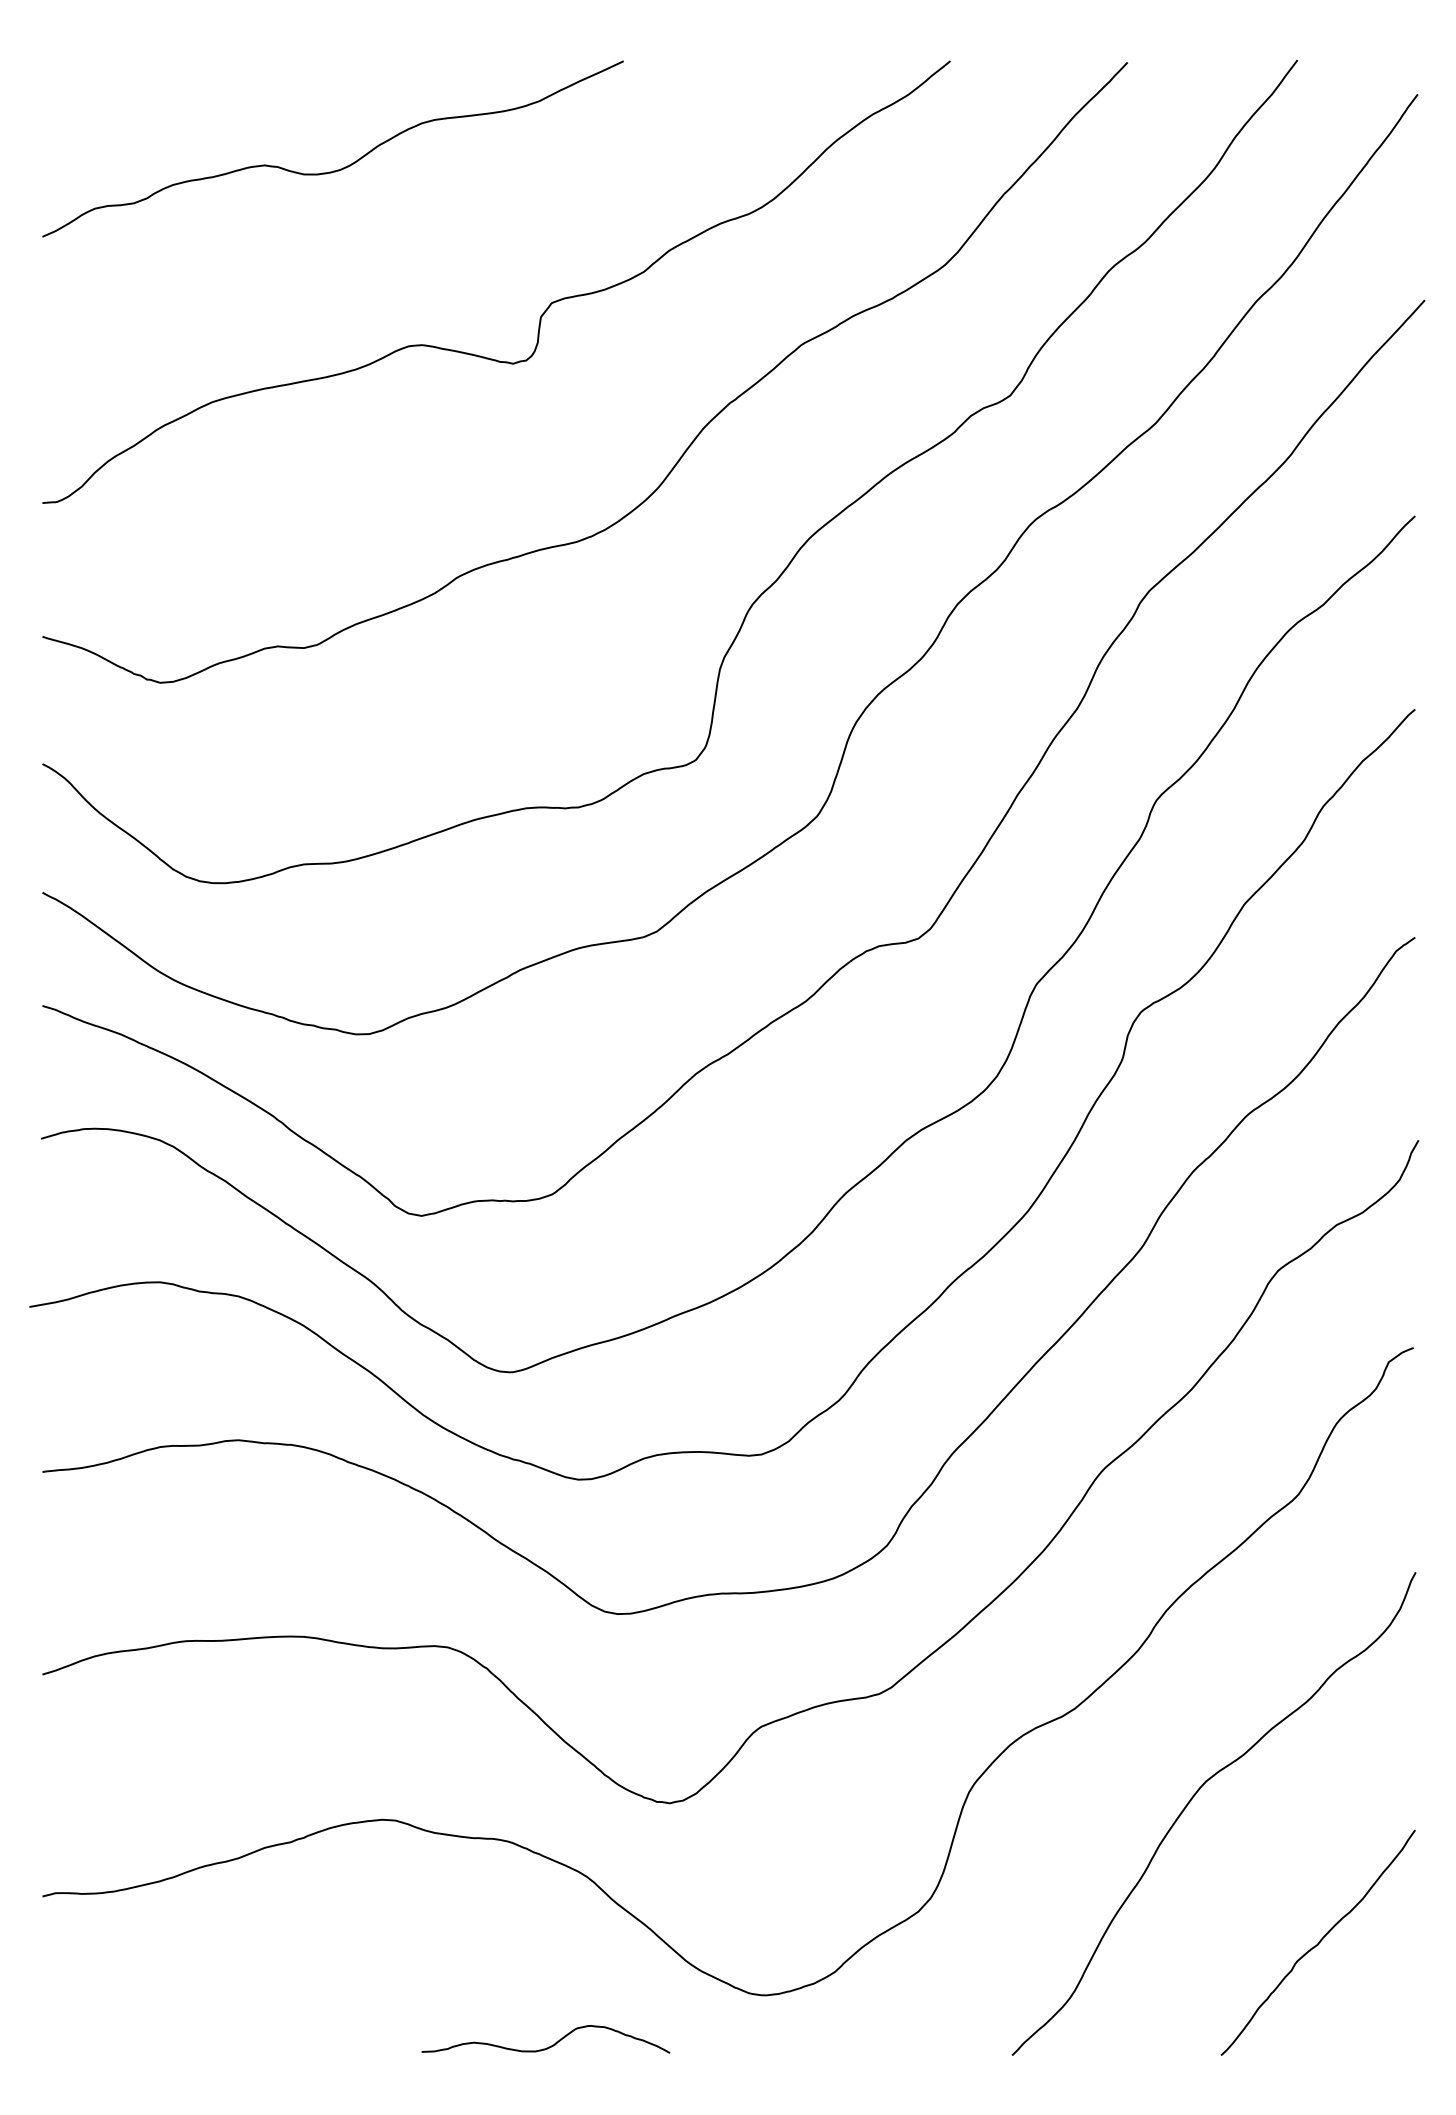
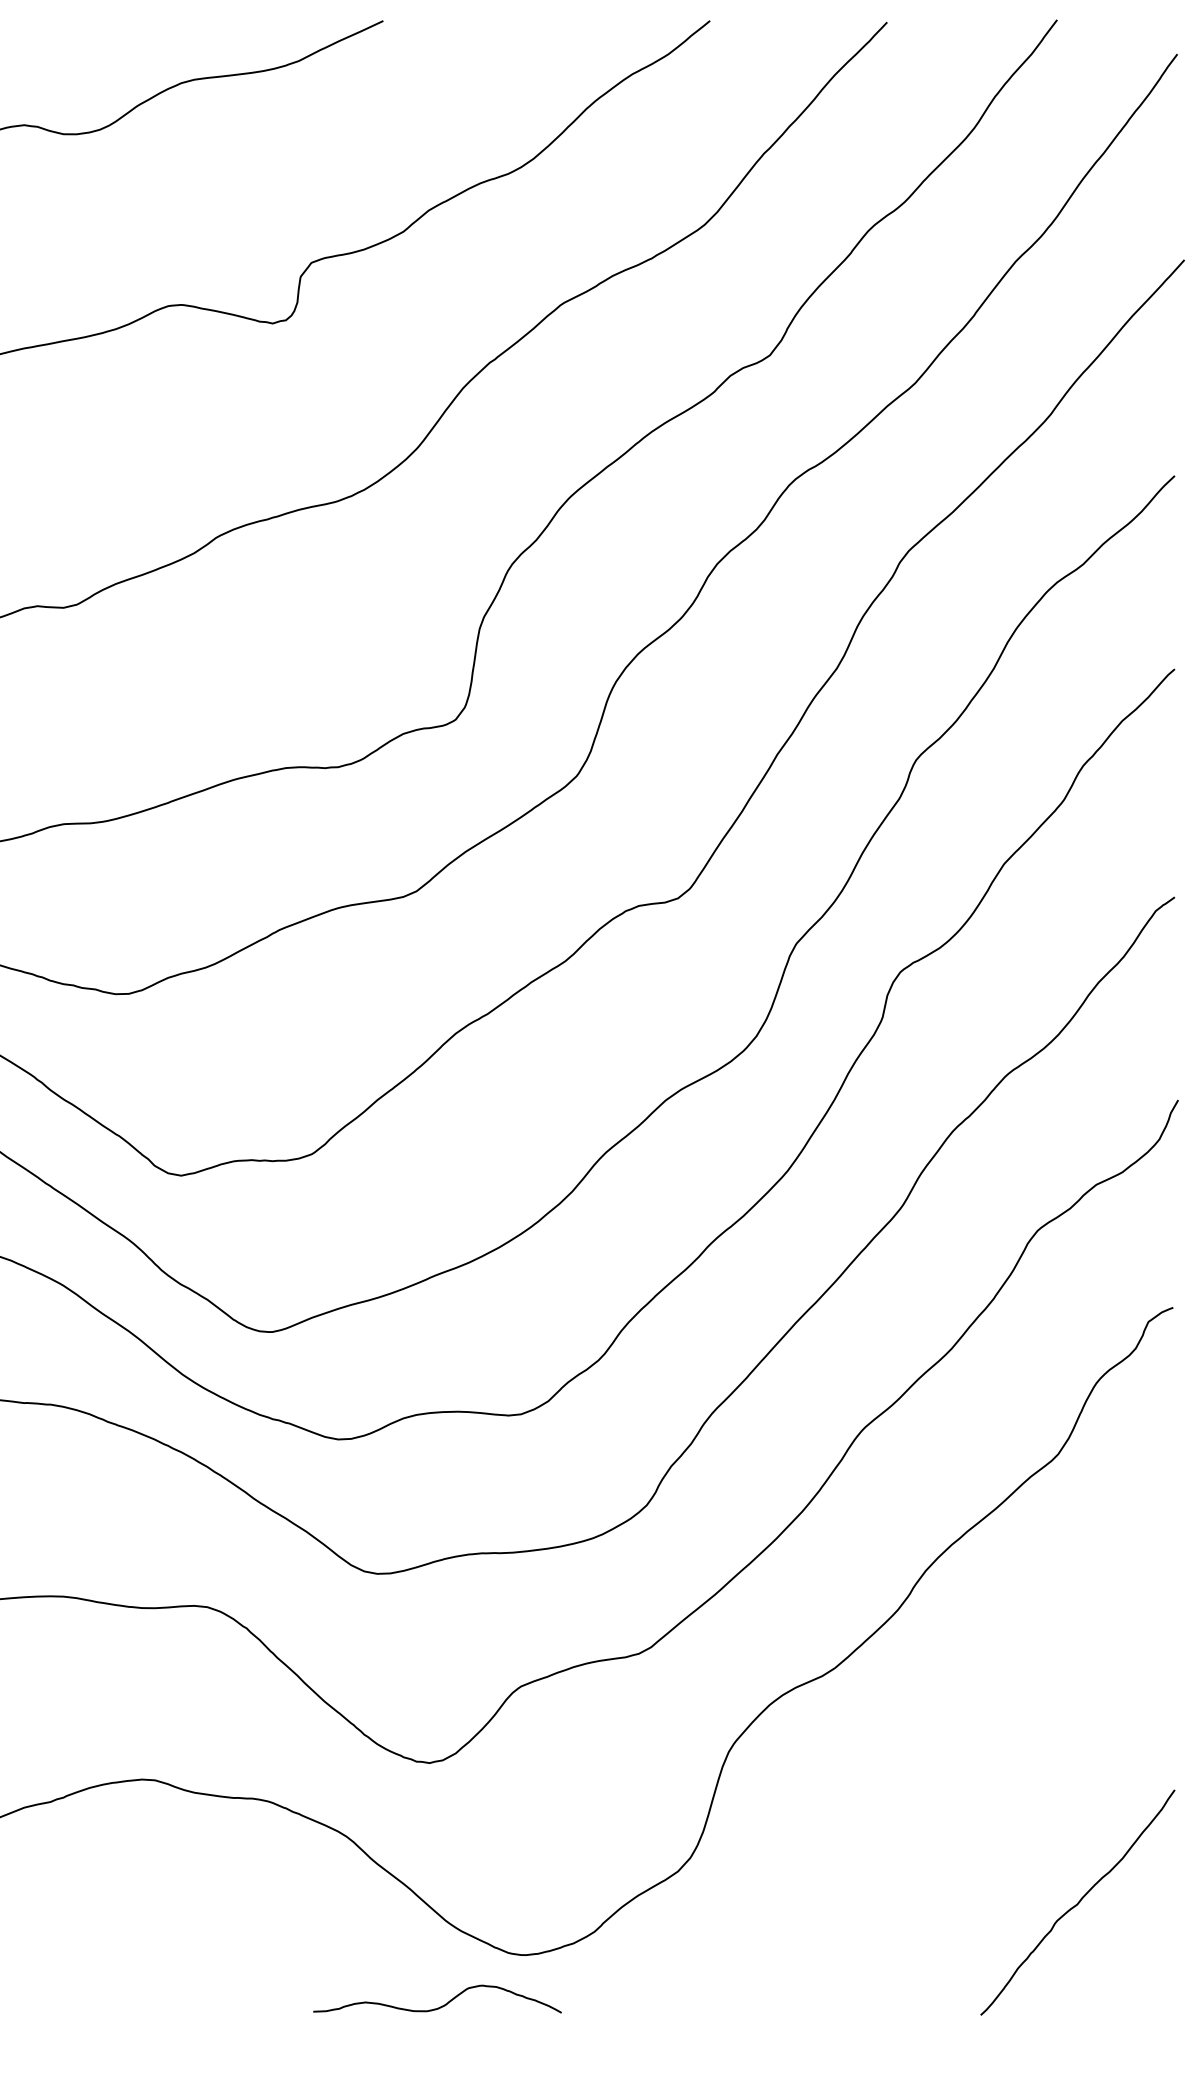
curve: (1193, 1798) -> (953, 1758), removed
curve: (548, 2046) -> (440, 2006), moved

